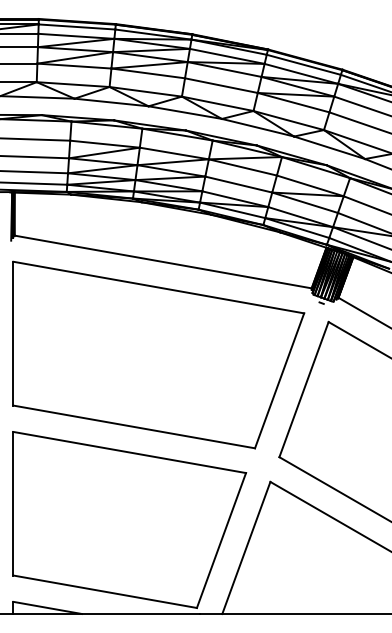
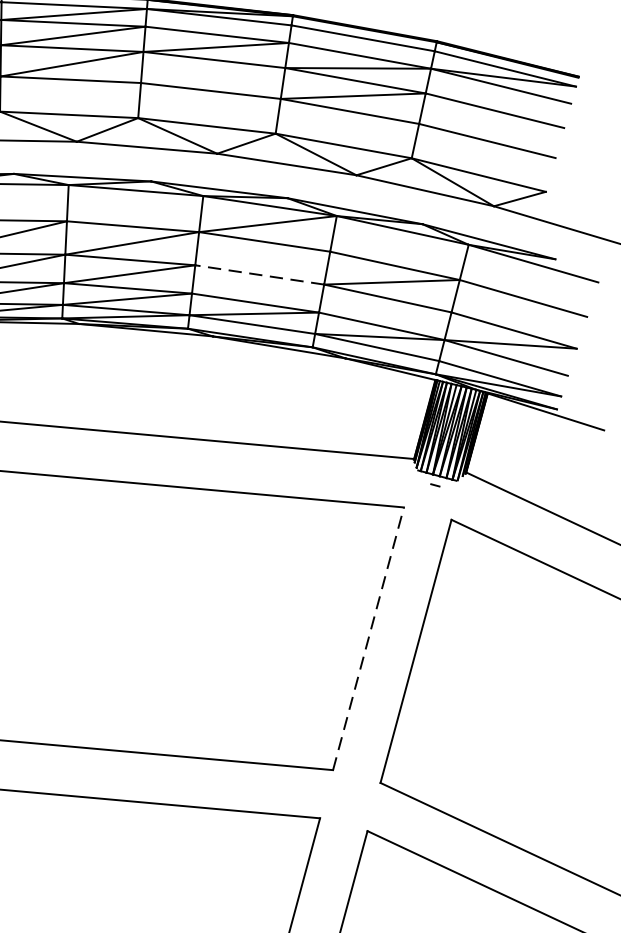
line: (238, 184) -> (259, 274), solid -> dashed
line: (279, 380) -> (368, 638), solid -> dashed

